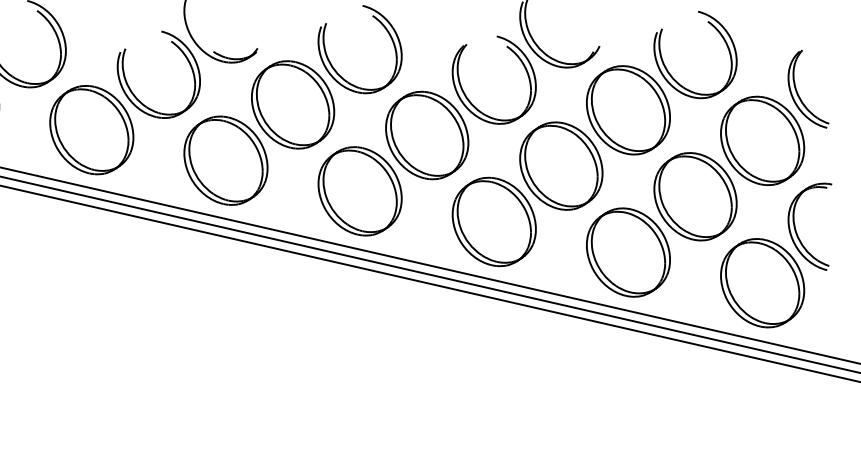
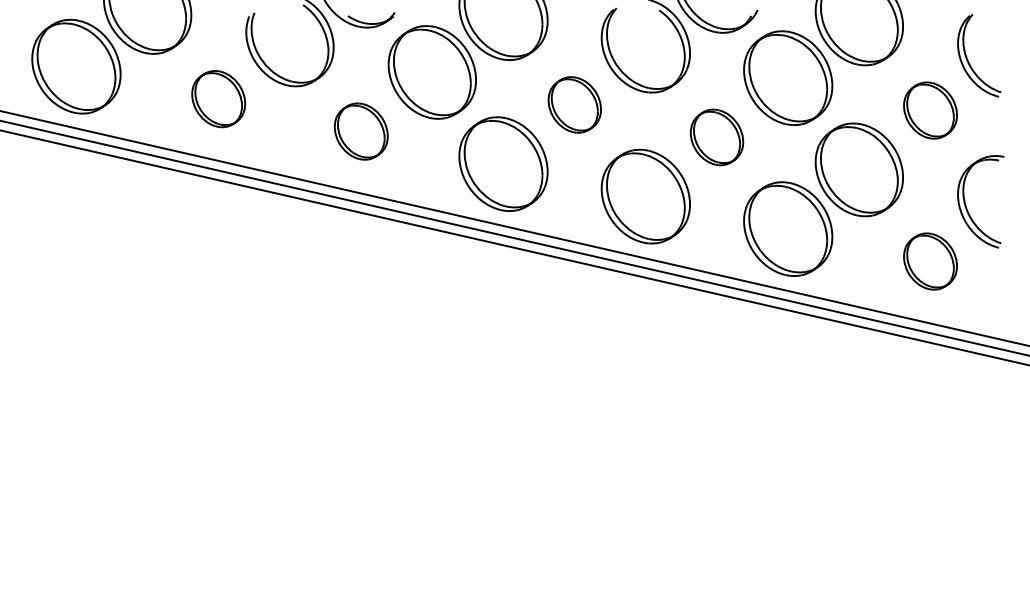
part: (91, 129) -> (218, 98), size x0.6
part: (427, 135) -> (574, 104), size x0.6
part: (762, 140) -> (930, 110), size x0.6
part: (226, 160) -> (361, 131), size x0.6
part: (560, 166) -> (716, 137), size x0.6
part: (762, 283) -> (930, 261), size x0.6

